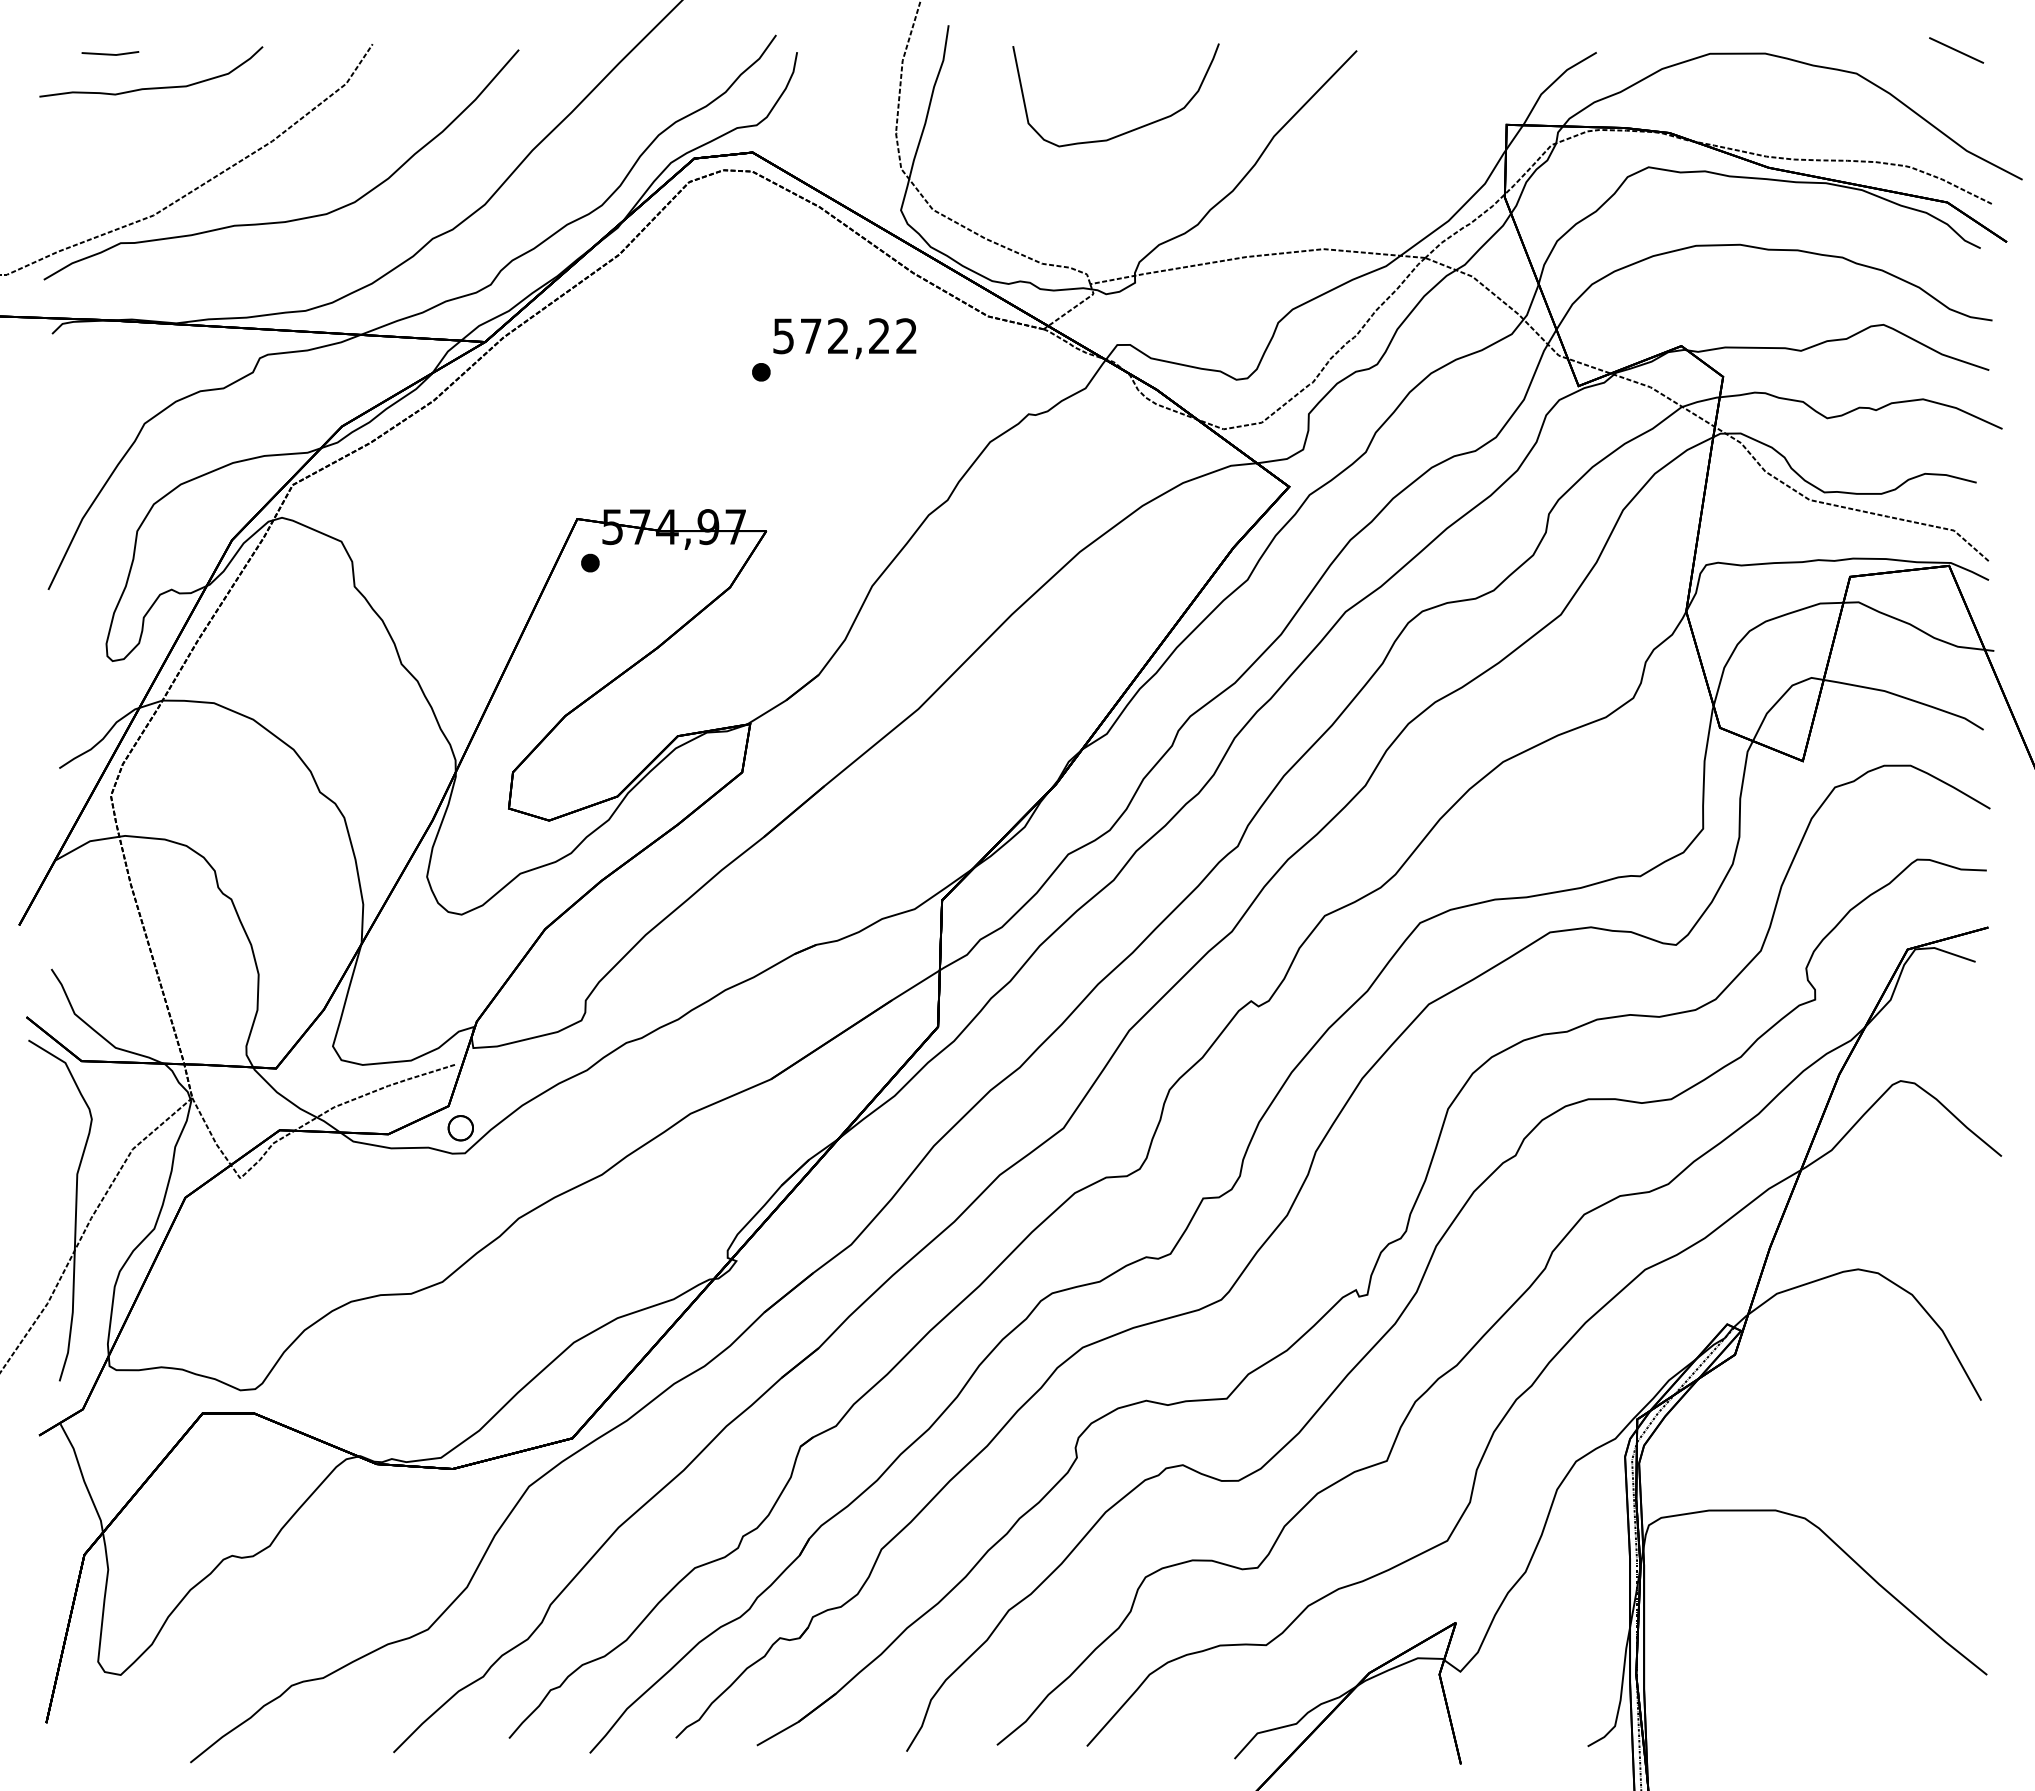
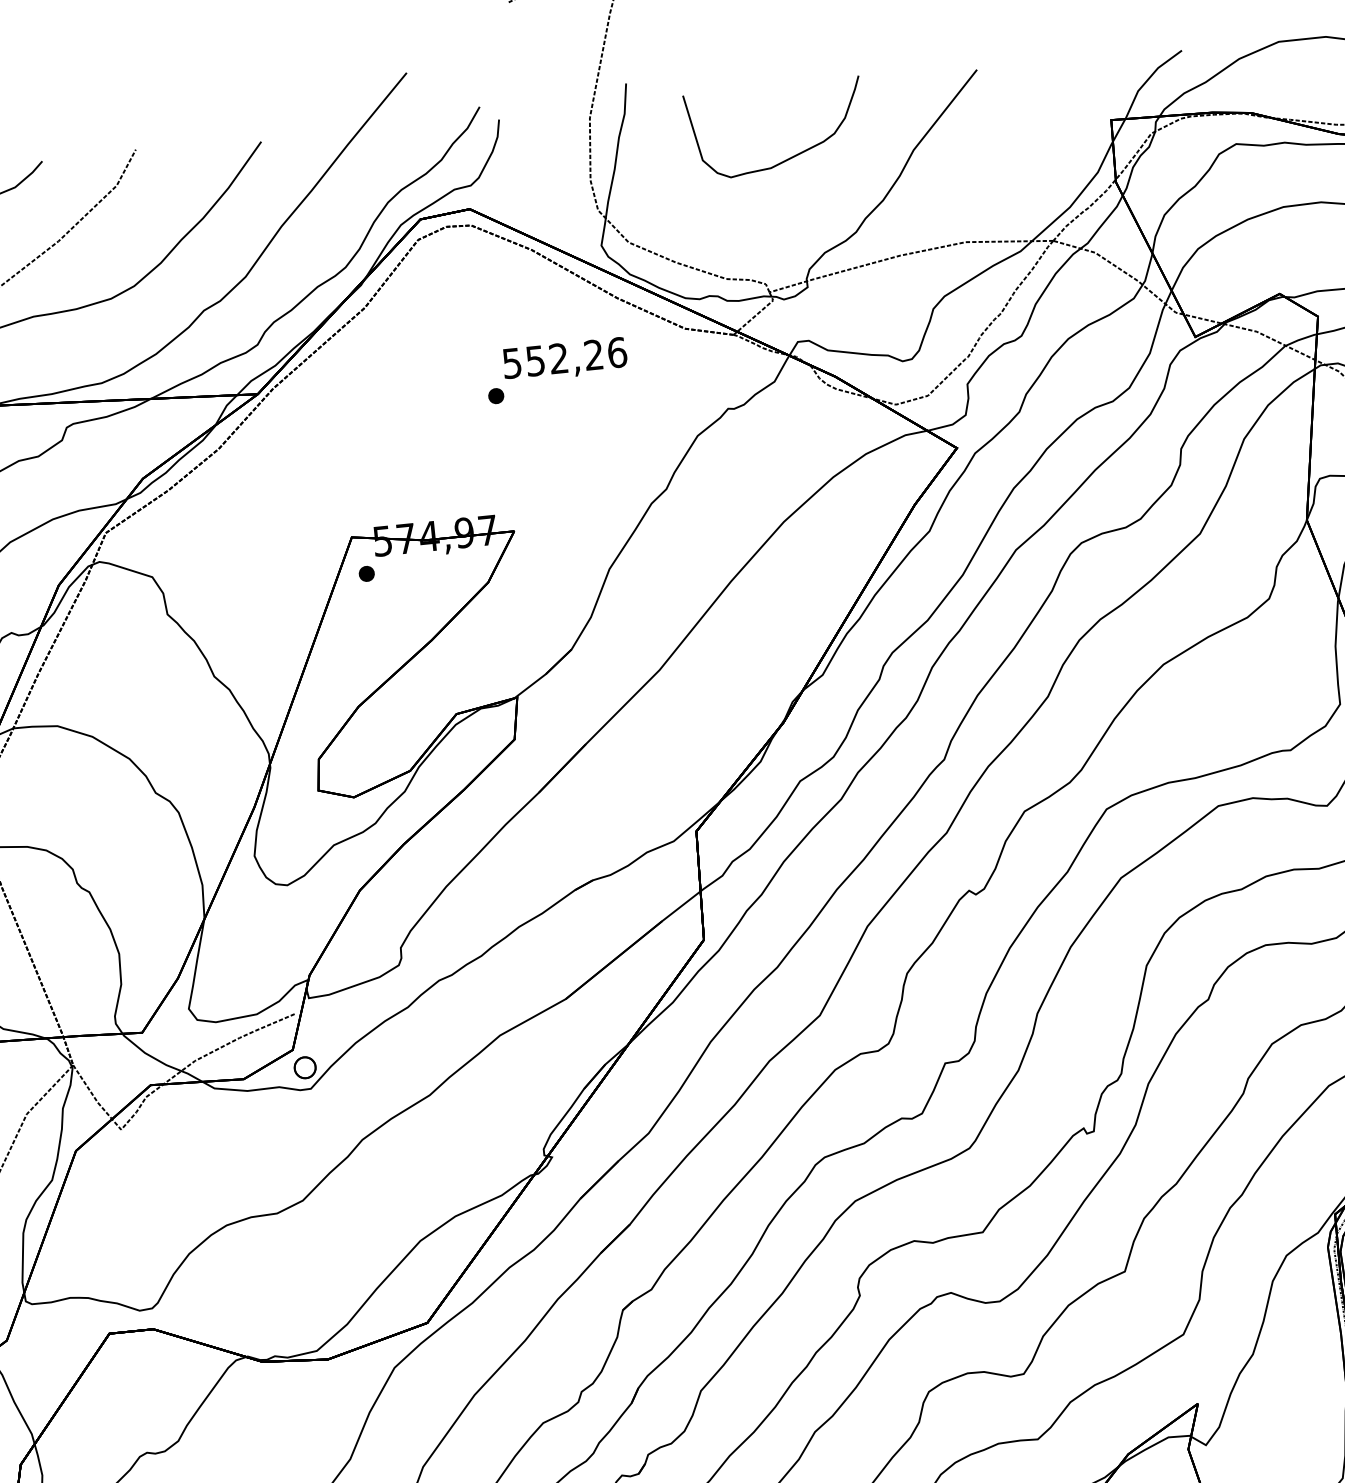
text: (858, 336) -> (576, 357), 572,22 -> 552,26

